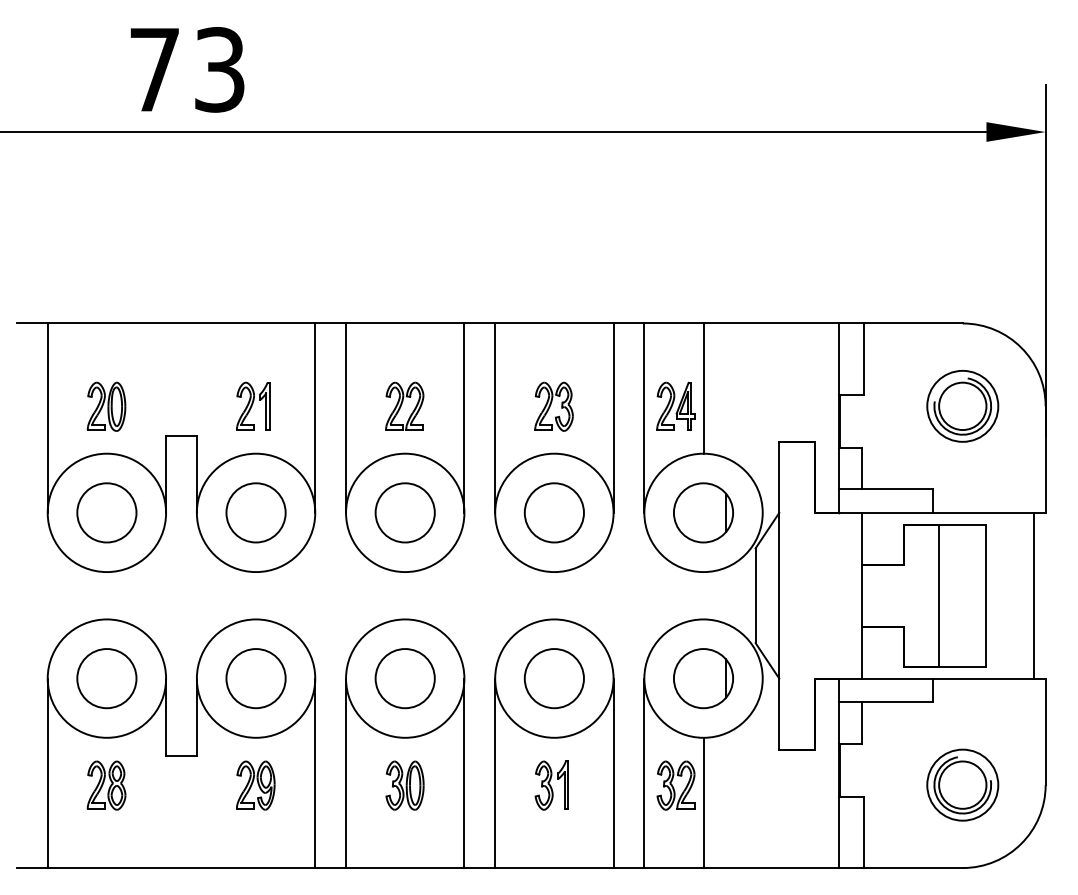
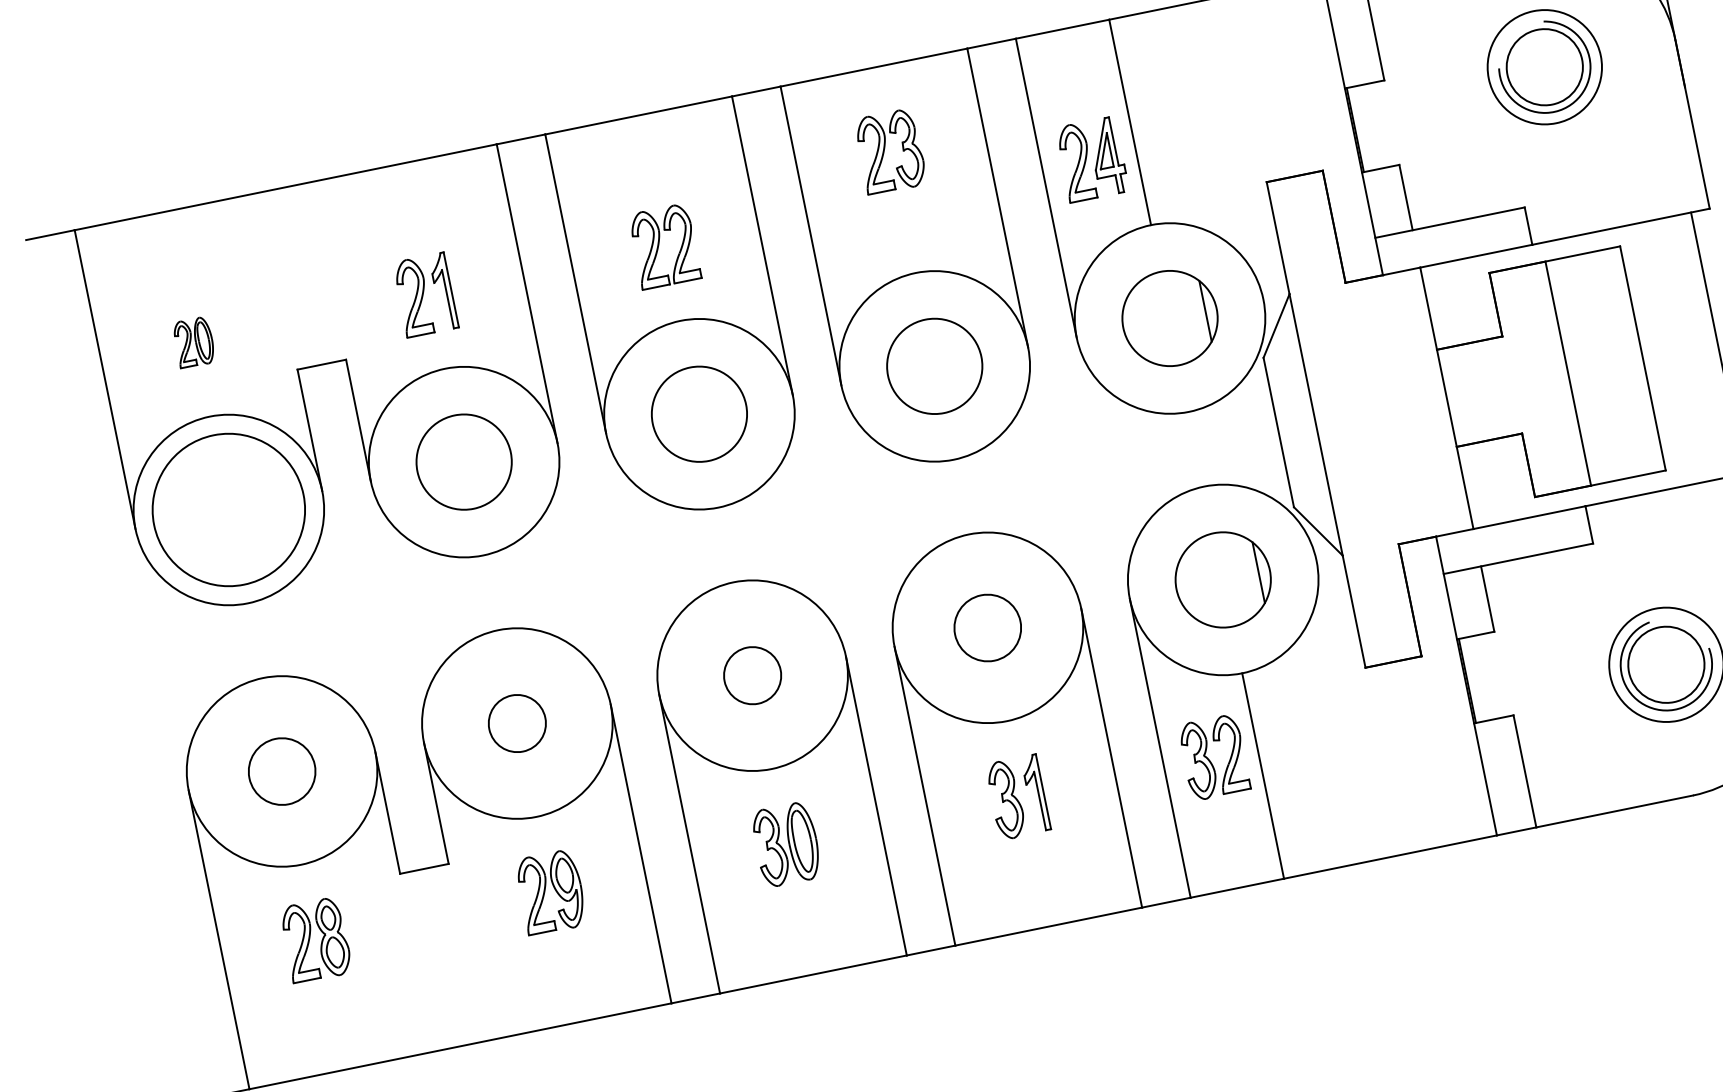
part: (106, 406) -> (194, 342), size x0.6
part: (553, 406) -> (889, 151), moved
circle: (106, 512) -> (228, 509), size x1.6
circle: (106, 678) -> (281, 771), size x0.7
circle: (255, 678) -> (516, 723), size x0.6
circle: (404, 678) -> (751, 675), size x0.6
circle: (553, 678) -> (986, 627), size x0.7

